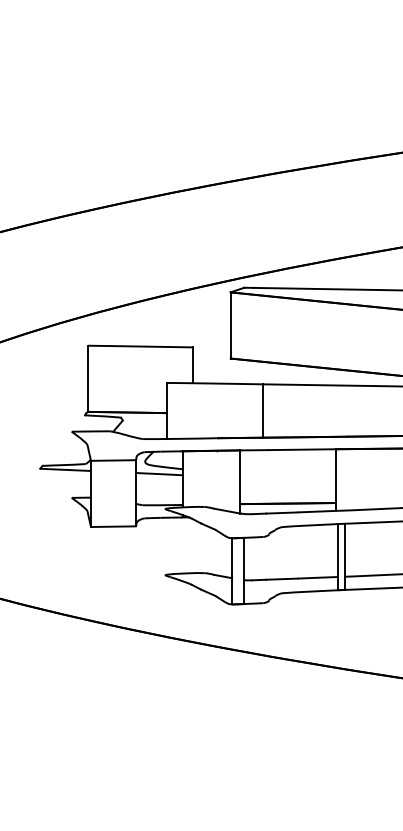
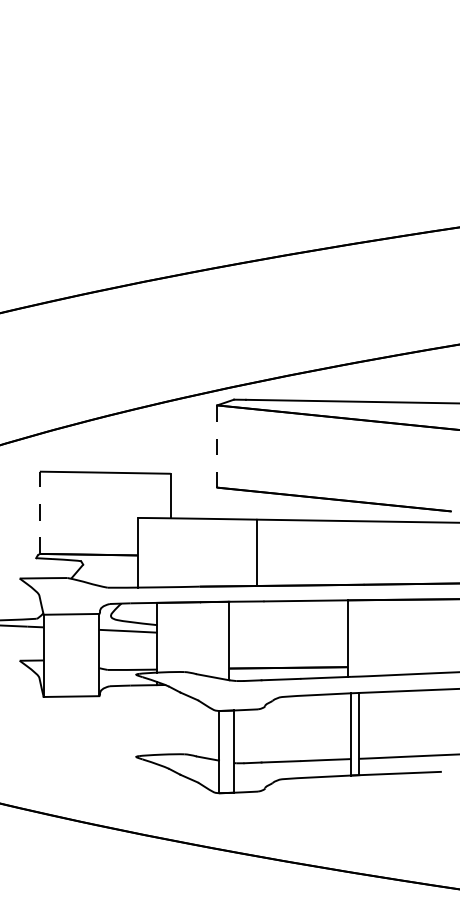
line: (230, 325) -> (217, 446), solid -> dashed
line: (87, 378) -> (39, 512), solid -> dashed

